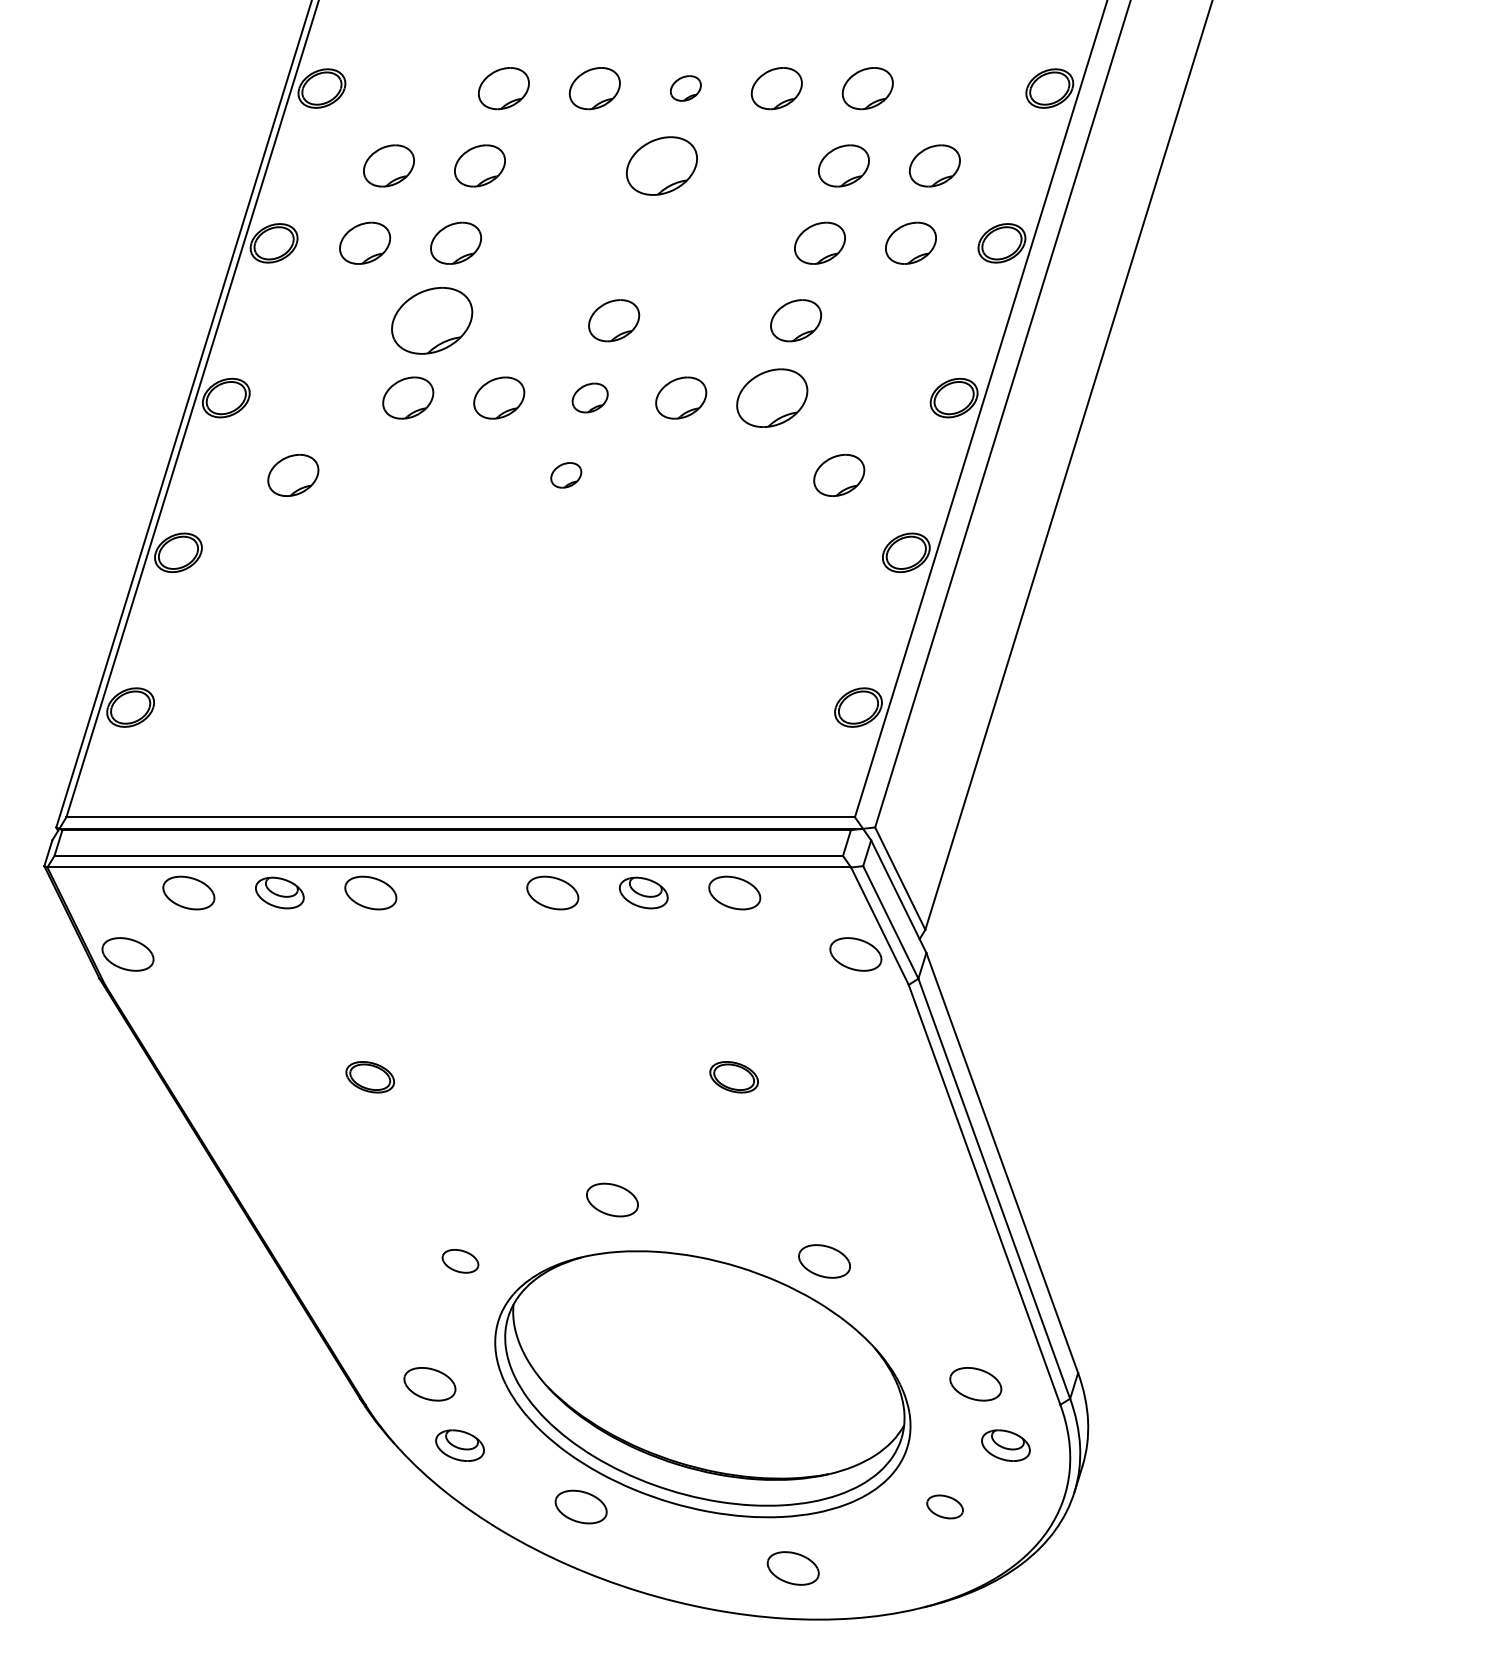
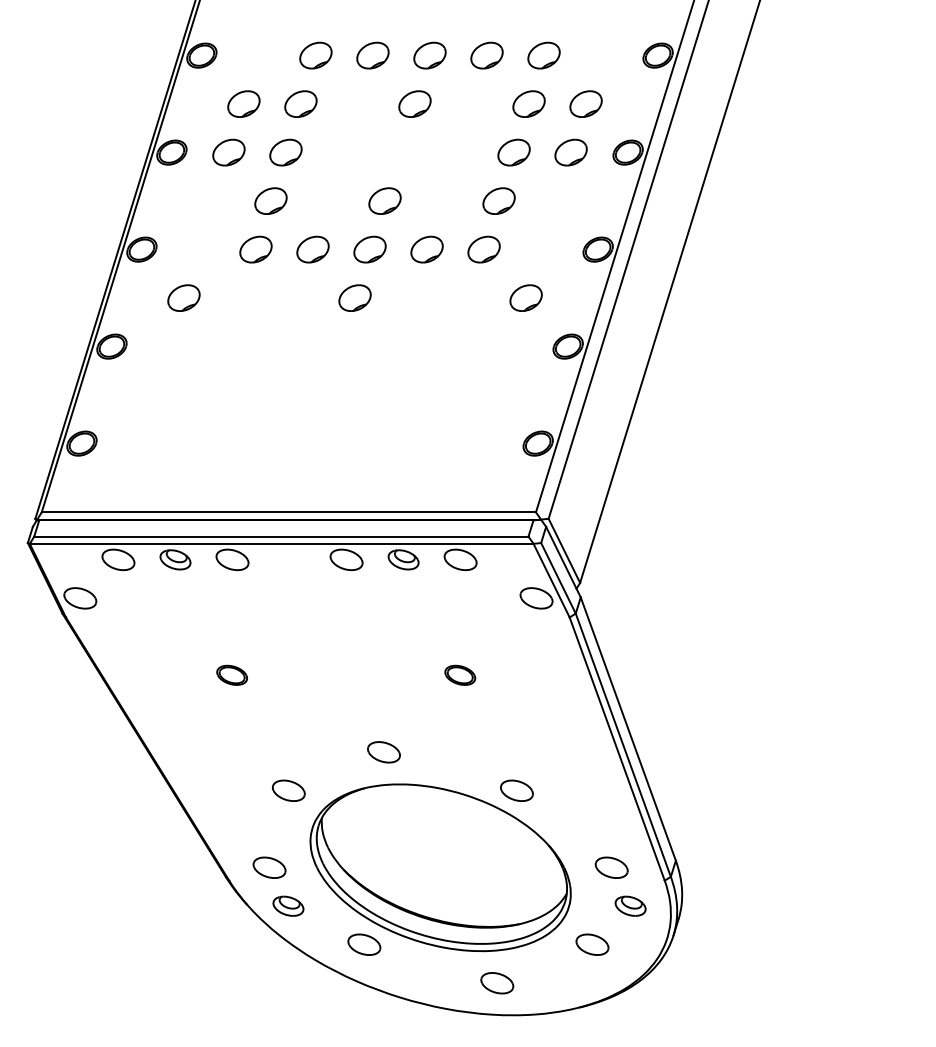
part: (685, 88) -> (429, 55), size x1.67
part: (661, 164) -> (414, 103), size x0.71
part: (431, 319) -> (270, 200), size x0.62
part: (589, 397) -> (369, 249), size x1.43
part: (771, 397) -> (483, 249), size x0.71
part: (565, 474) -> (354, 297), size x1.67
part: (460, 1260) -> (288, 790), size x1.43
part: (945, 1506) -> (592, 944), size x1.43

